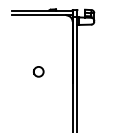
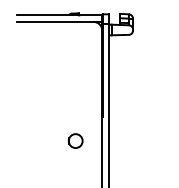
circle: (38, 71) -> (75, 140), moved

